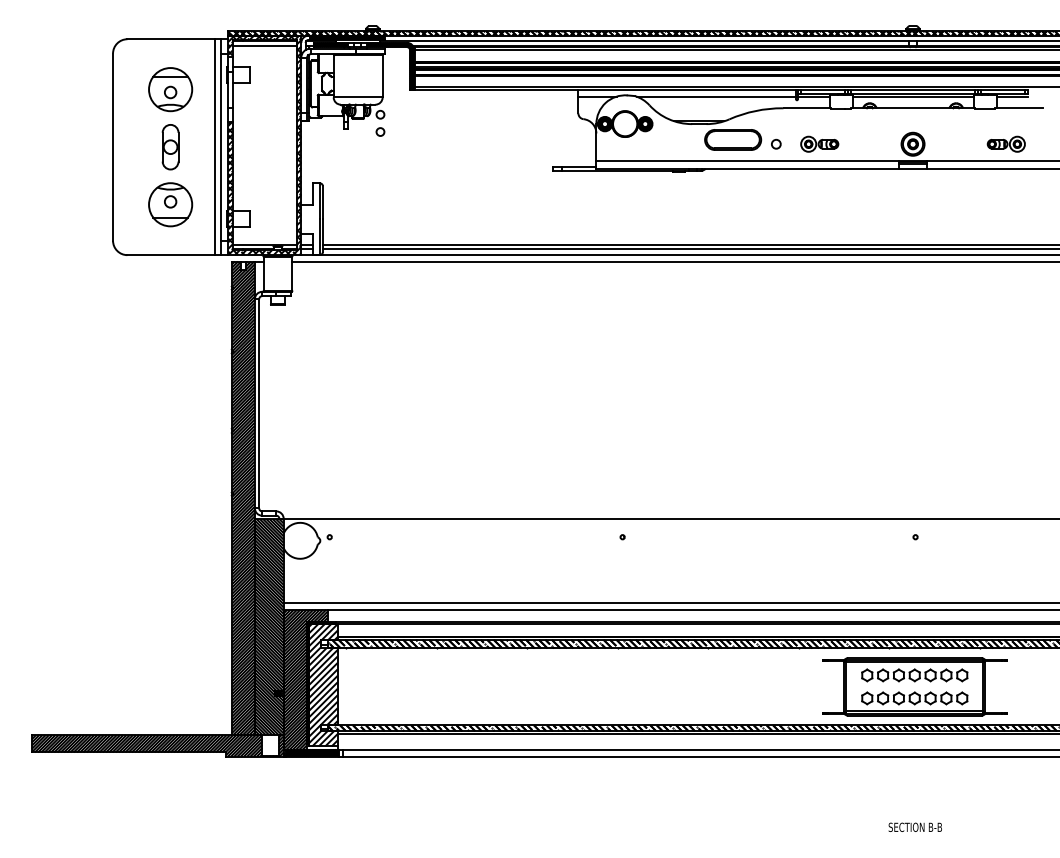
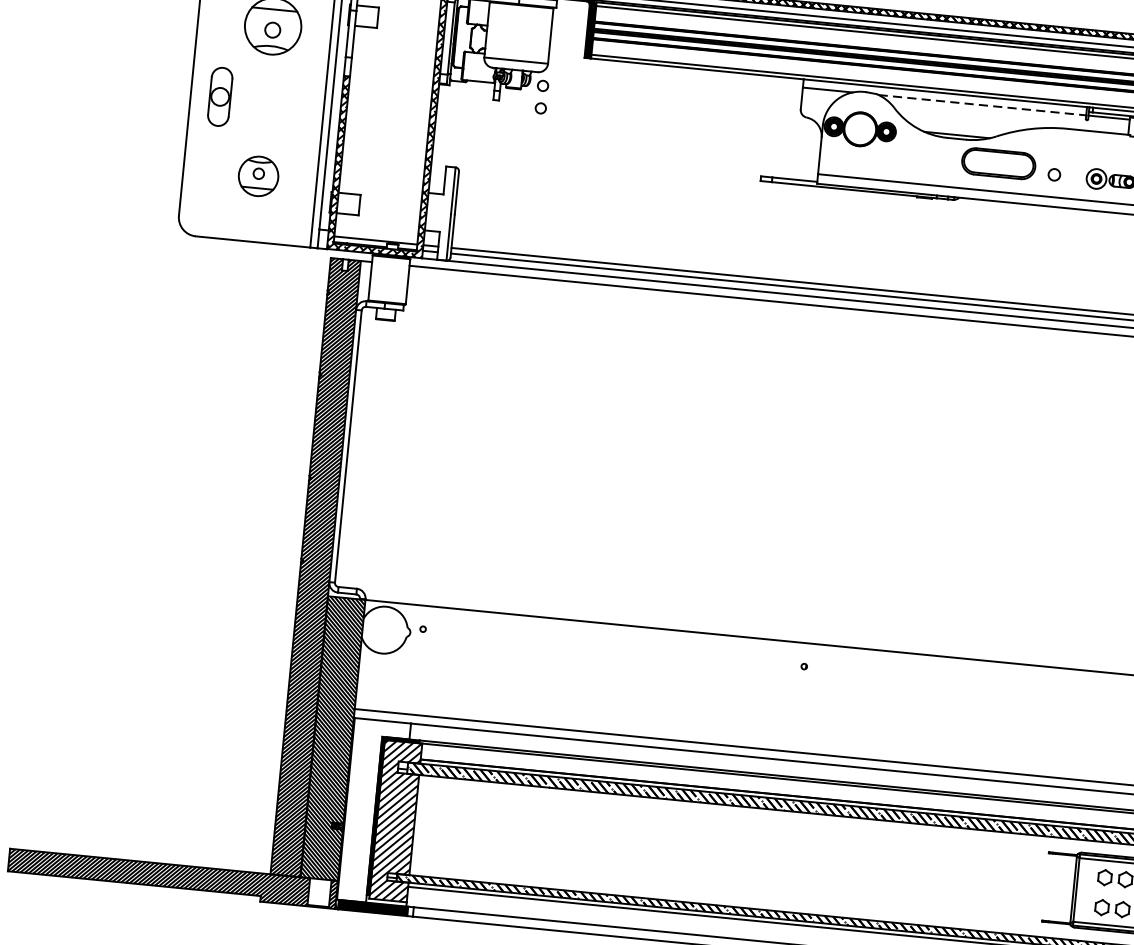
line: (716, 96) -> (982, 105), solid -> dashed
part: (170, 147) -> (220, 97), moved
part: (170, 204) -> (258, 175), size x0.7
hatch: (305, 679) -> (373, 811), removed

